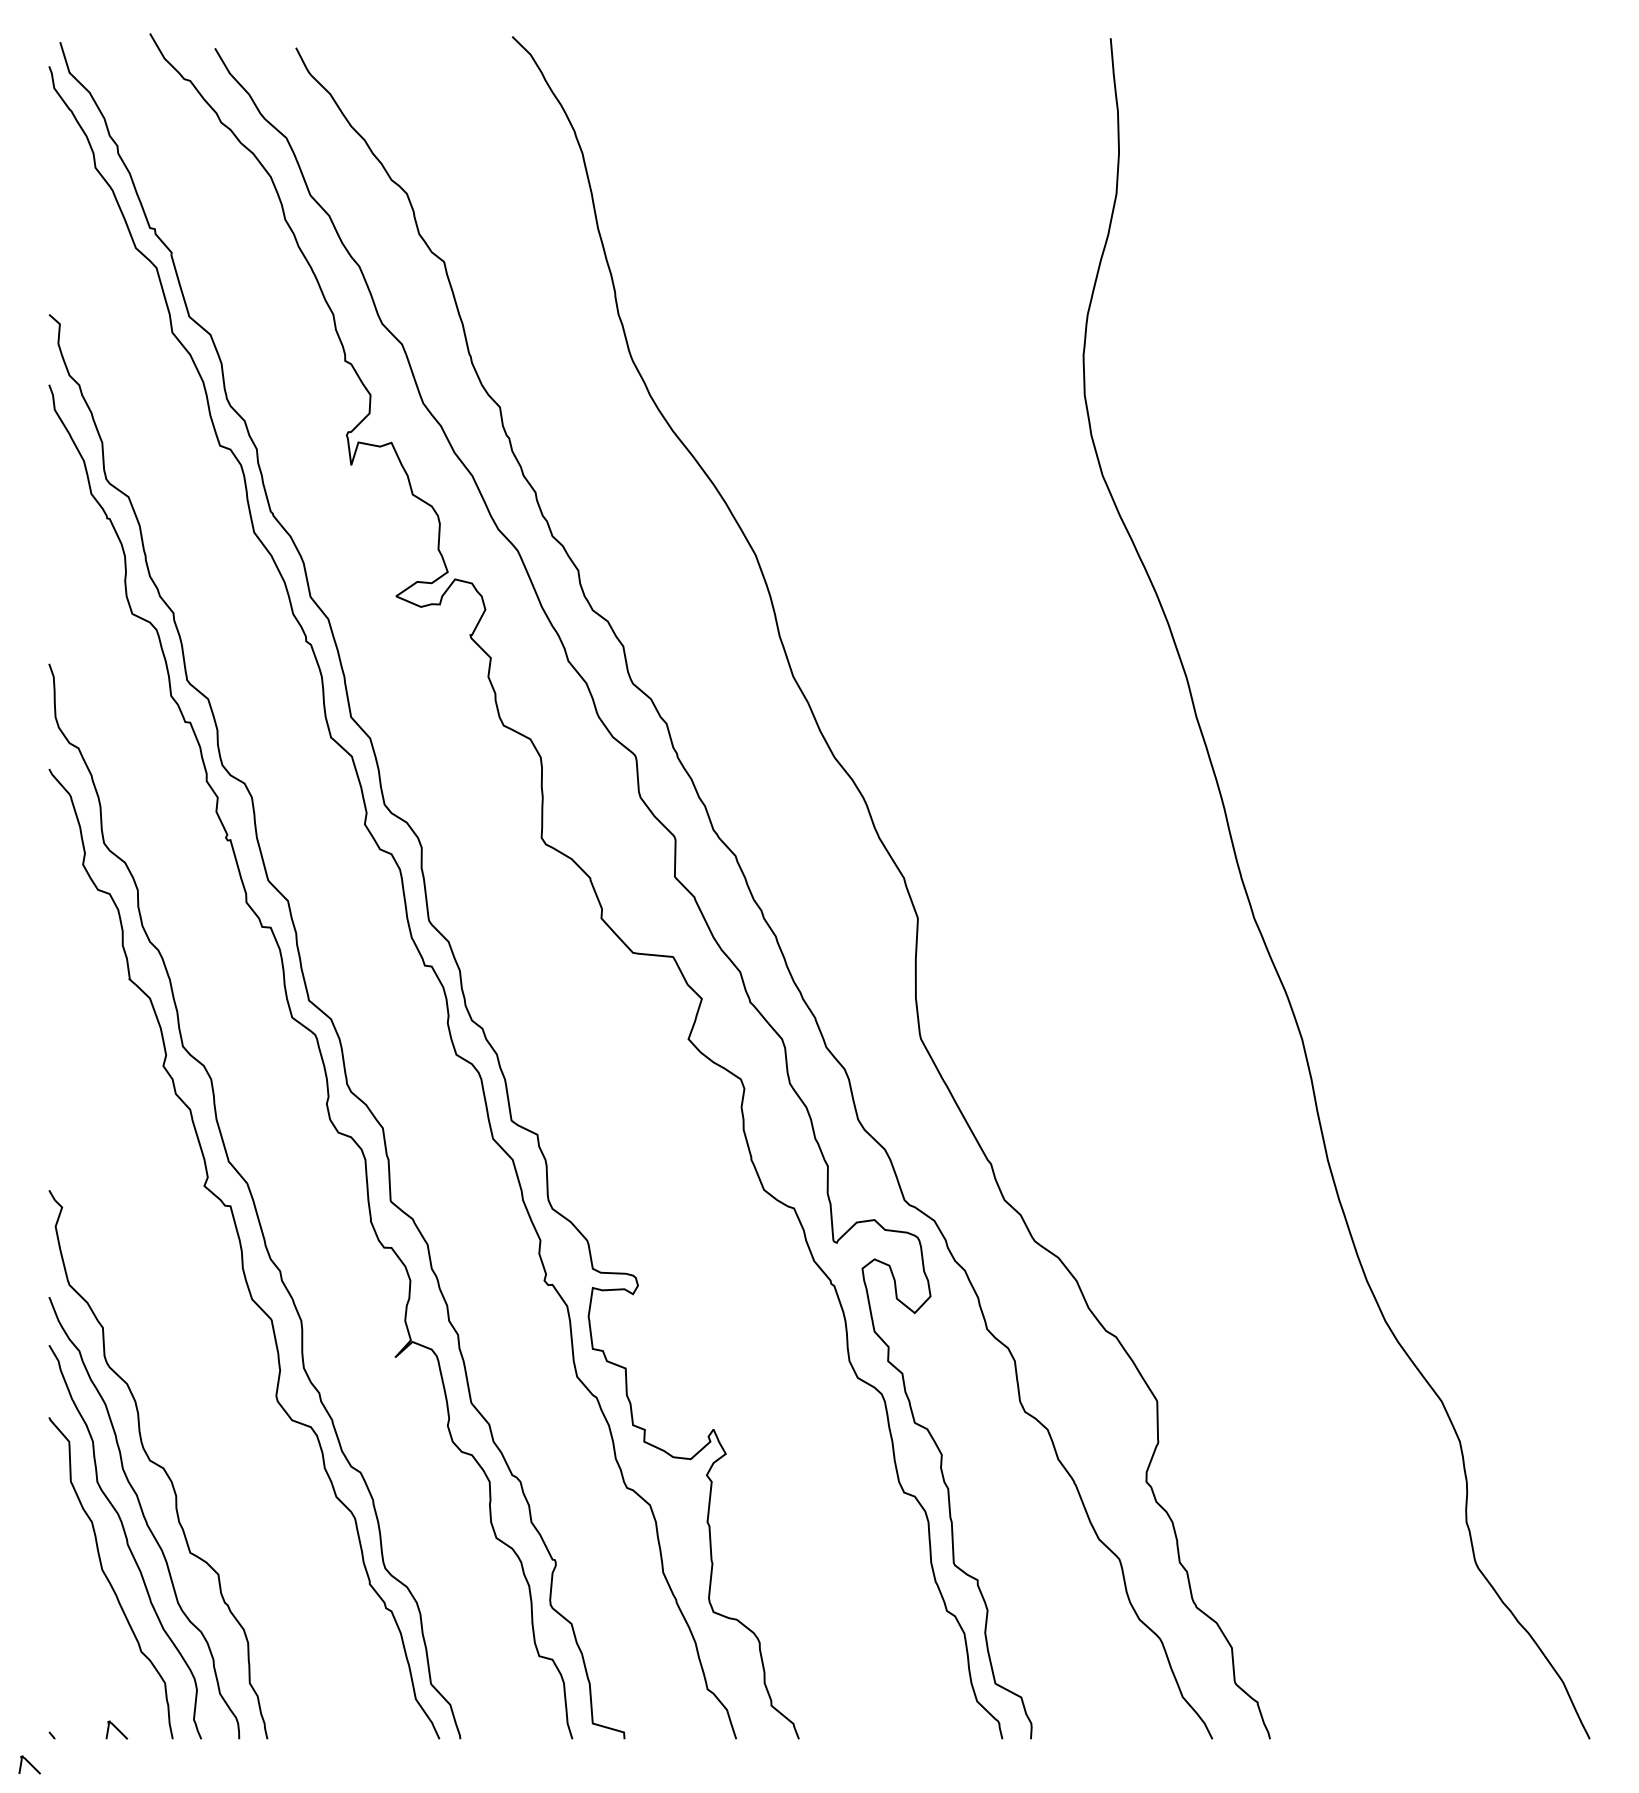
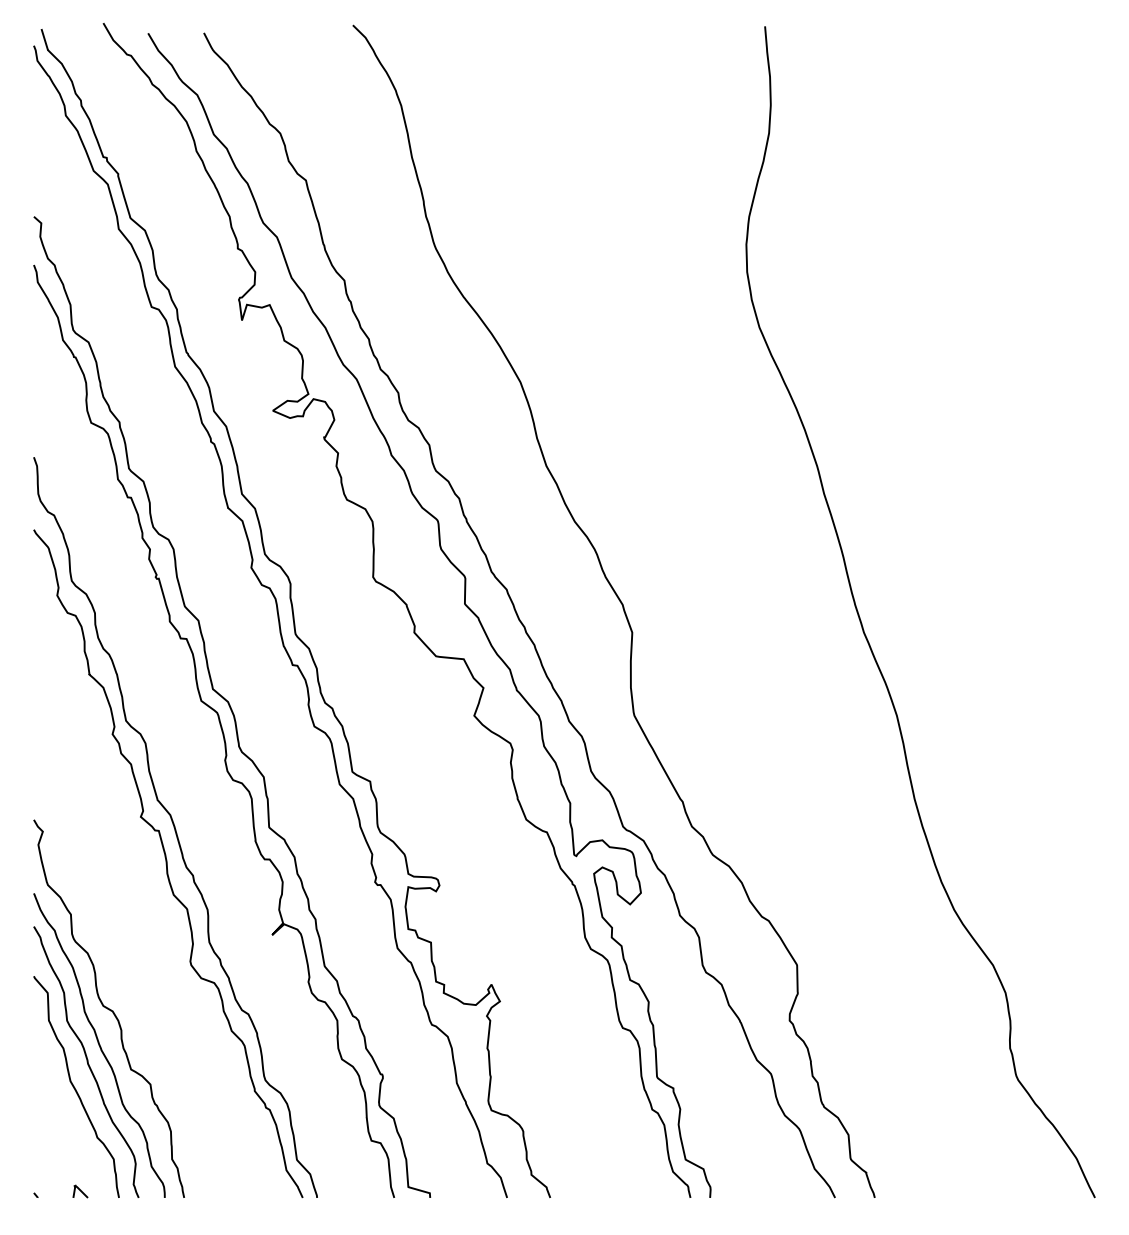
curve: (29, 1764) -> (20, 1215), removed

